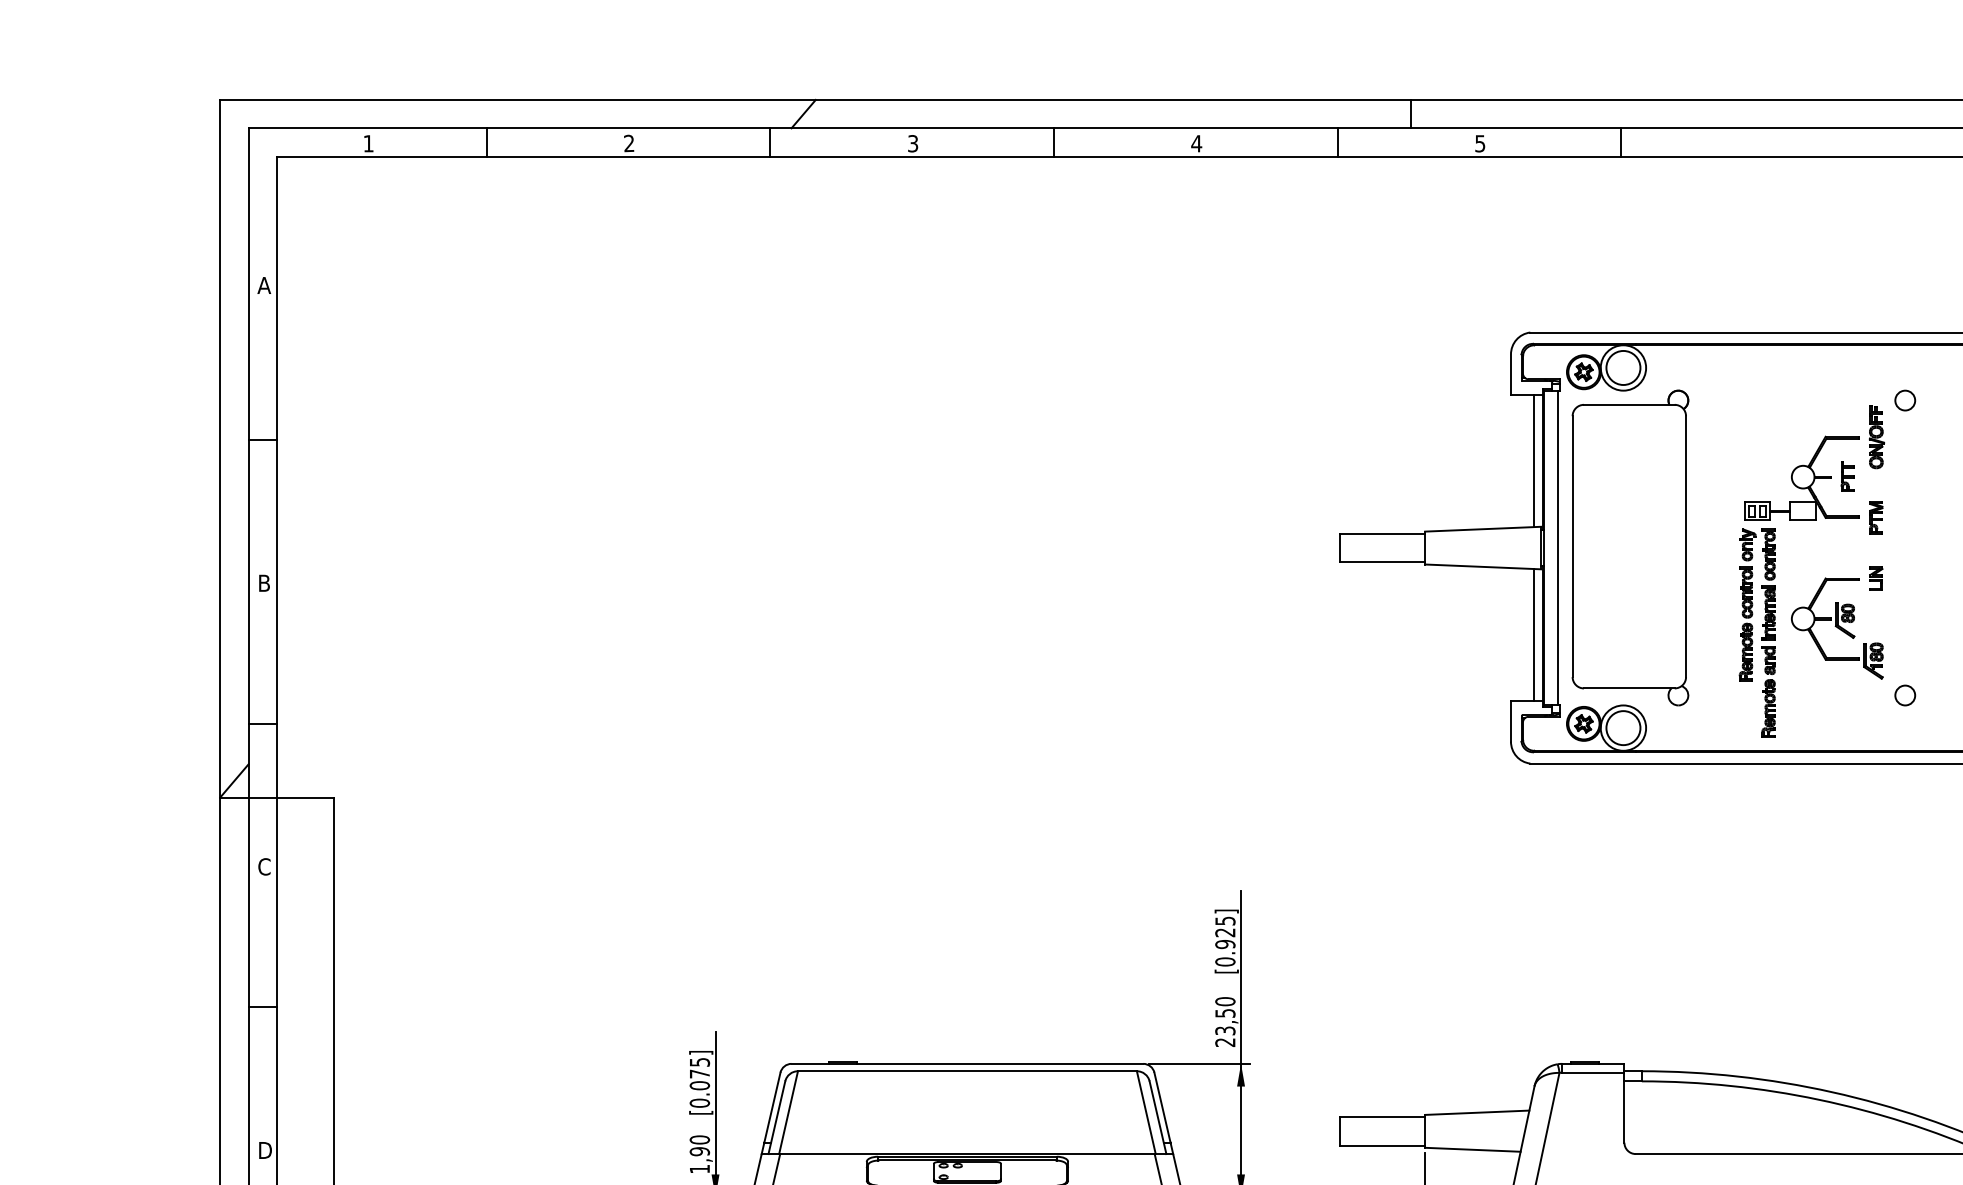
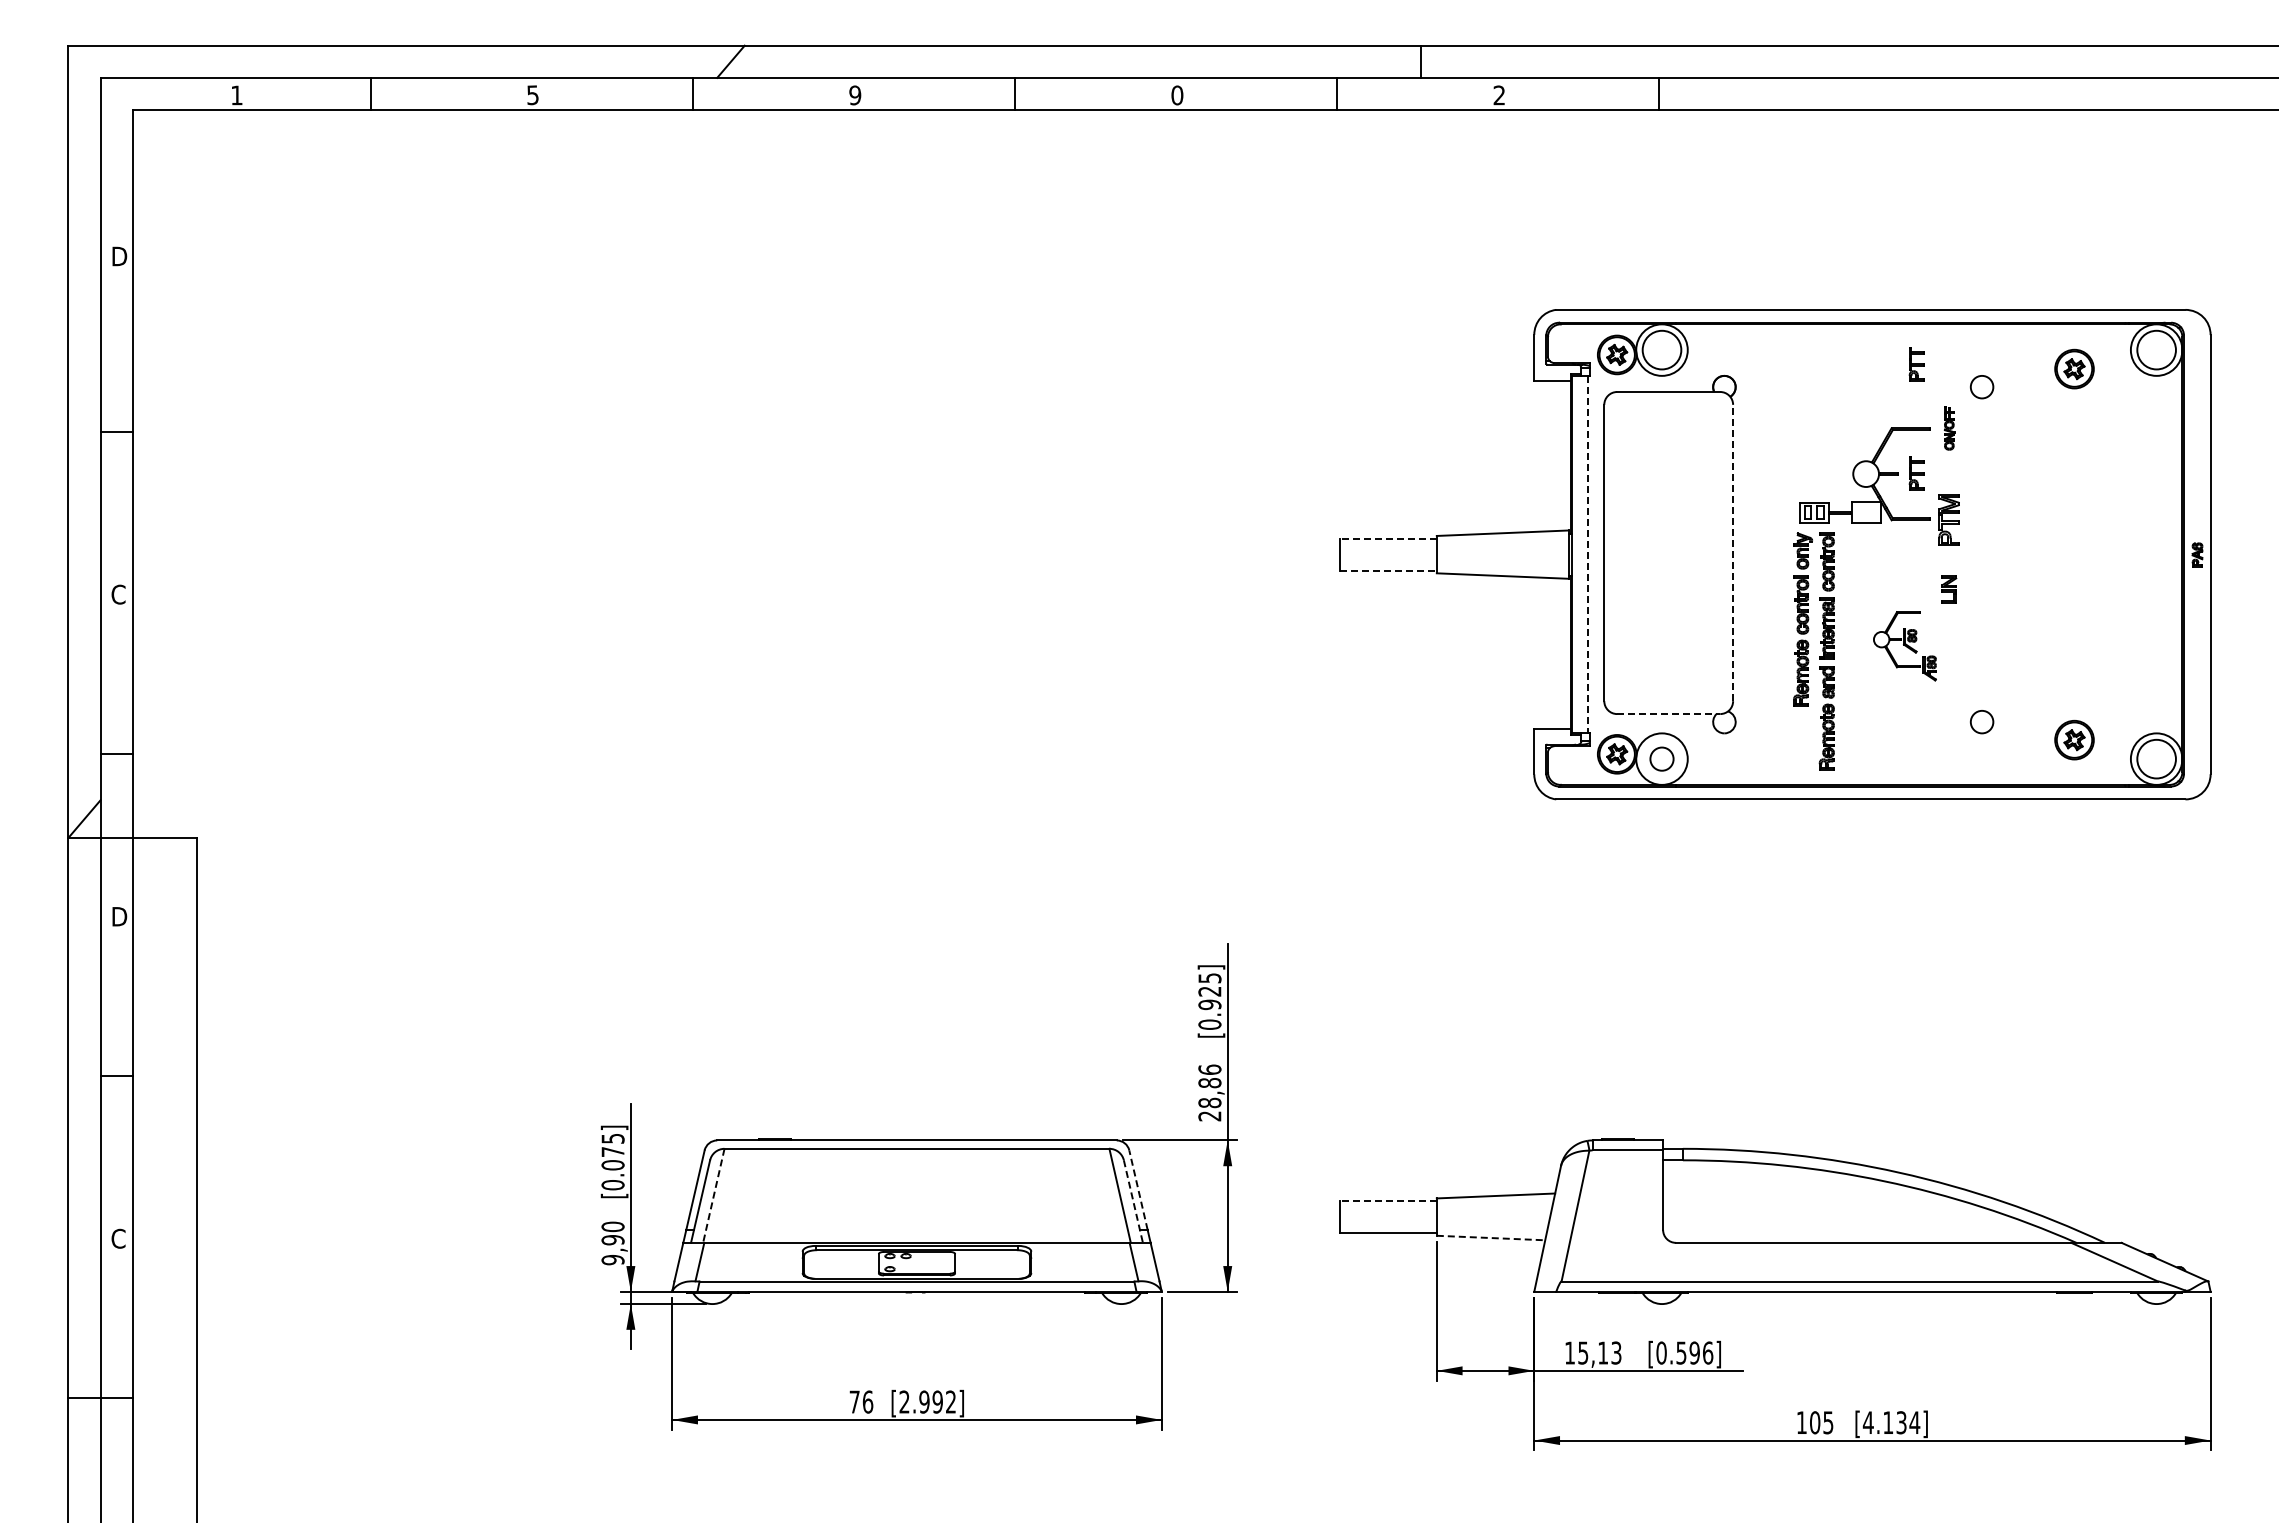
text: (628, 143) -> (532, 95), 2 -> 5
text: (913, 143) -> (855, 95), 3 -> 9
text: (1196, 143) -> (1177, 95), 4 -> 0
text: (1479, 143) -> (1498, 95), 5 -> 2
text: (264, 285) -> (118, 256), A -> D
part: (1847, 380) -> (1916, 364), added
part: (1876, 436) -> (1949, 428), size x0.6
line: (1534, 460) -> (1560, 455), removed
part: (1876, 517) -> (1949, 519), size x1.4
line: (1382, 533) -> (1388, 538), solid -> dashed
line: (1686, 546) -> (1733, 552), solid -> dashed
line: (1558, 547) -> (1588, 554), solid -> dashed
line: (1383, 562) -> (1389, 570), solid -> dashed
text: (264, 583) -> (118, 594), B -> C
part: (1836, 628) -> (1904, 646), size x0.6
line: (1534, 635) -> (1560, 653), removed
line: (1629, 688) -> (1668, 714), solid -> dashed
circle: (1622, 727) -> (1661, 758), size x0.6
text: (265, 866) -> (119, 916), C -> D
text: (1225, 1016) -> (1209, 1086), 23,50 -> 28,86
line: (1162, 1107) -> (1138, 1190), solid -> dashed
line: (788, 1113) -> (713, 1196), solid -> dashed
line: (1382, 1117) -> (1388, 1201), solid -> dashed
line: (1158, 1118) -> (1133, 1202), solid -> dashed
text: (265, 1150) -> (119, 1238), D -> C
line: (1473, 1150) -> (1491, 1238), solid -> dashed
text: (699, 1169) -> (612, 1260), 1,90 -> 9,90

